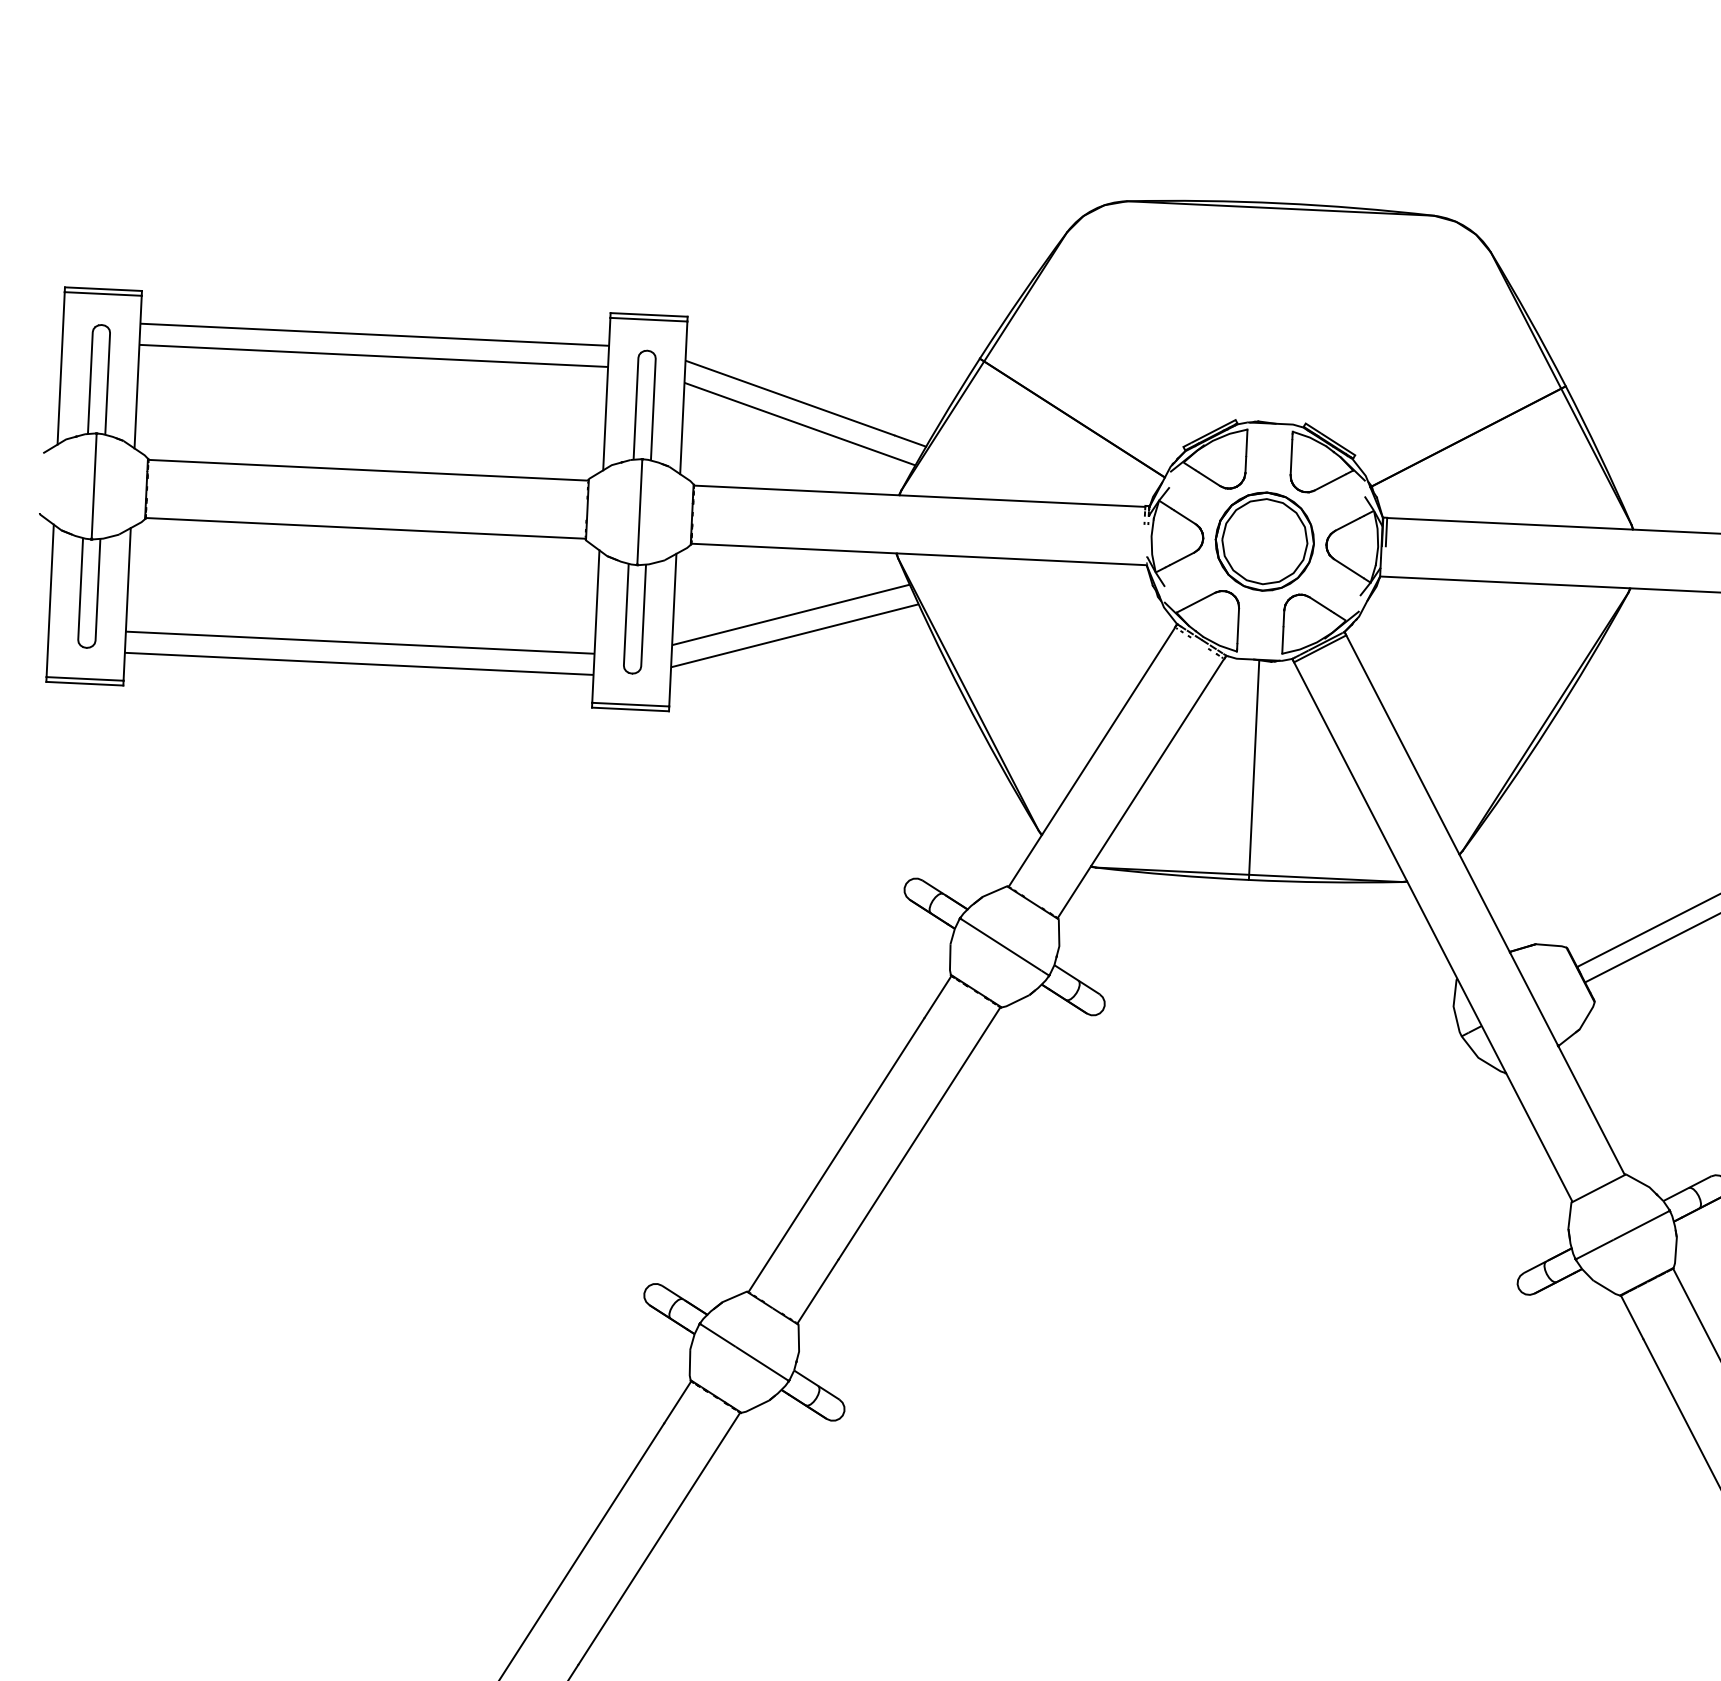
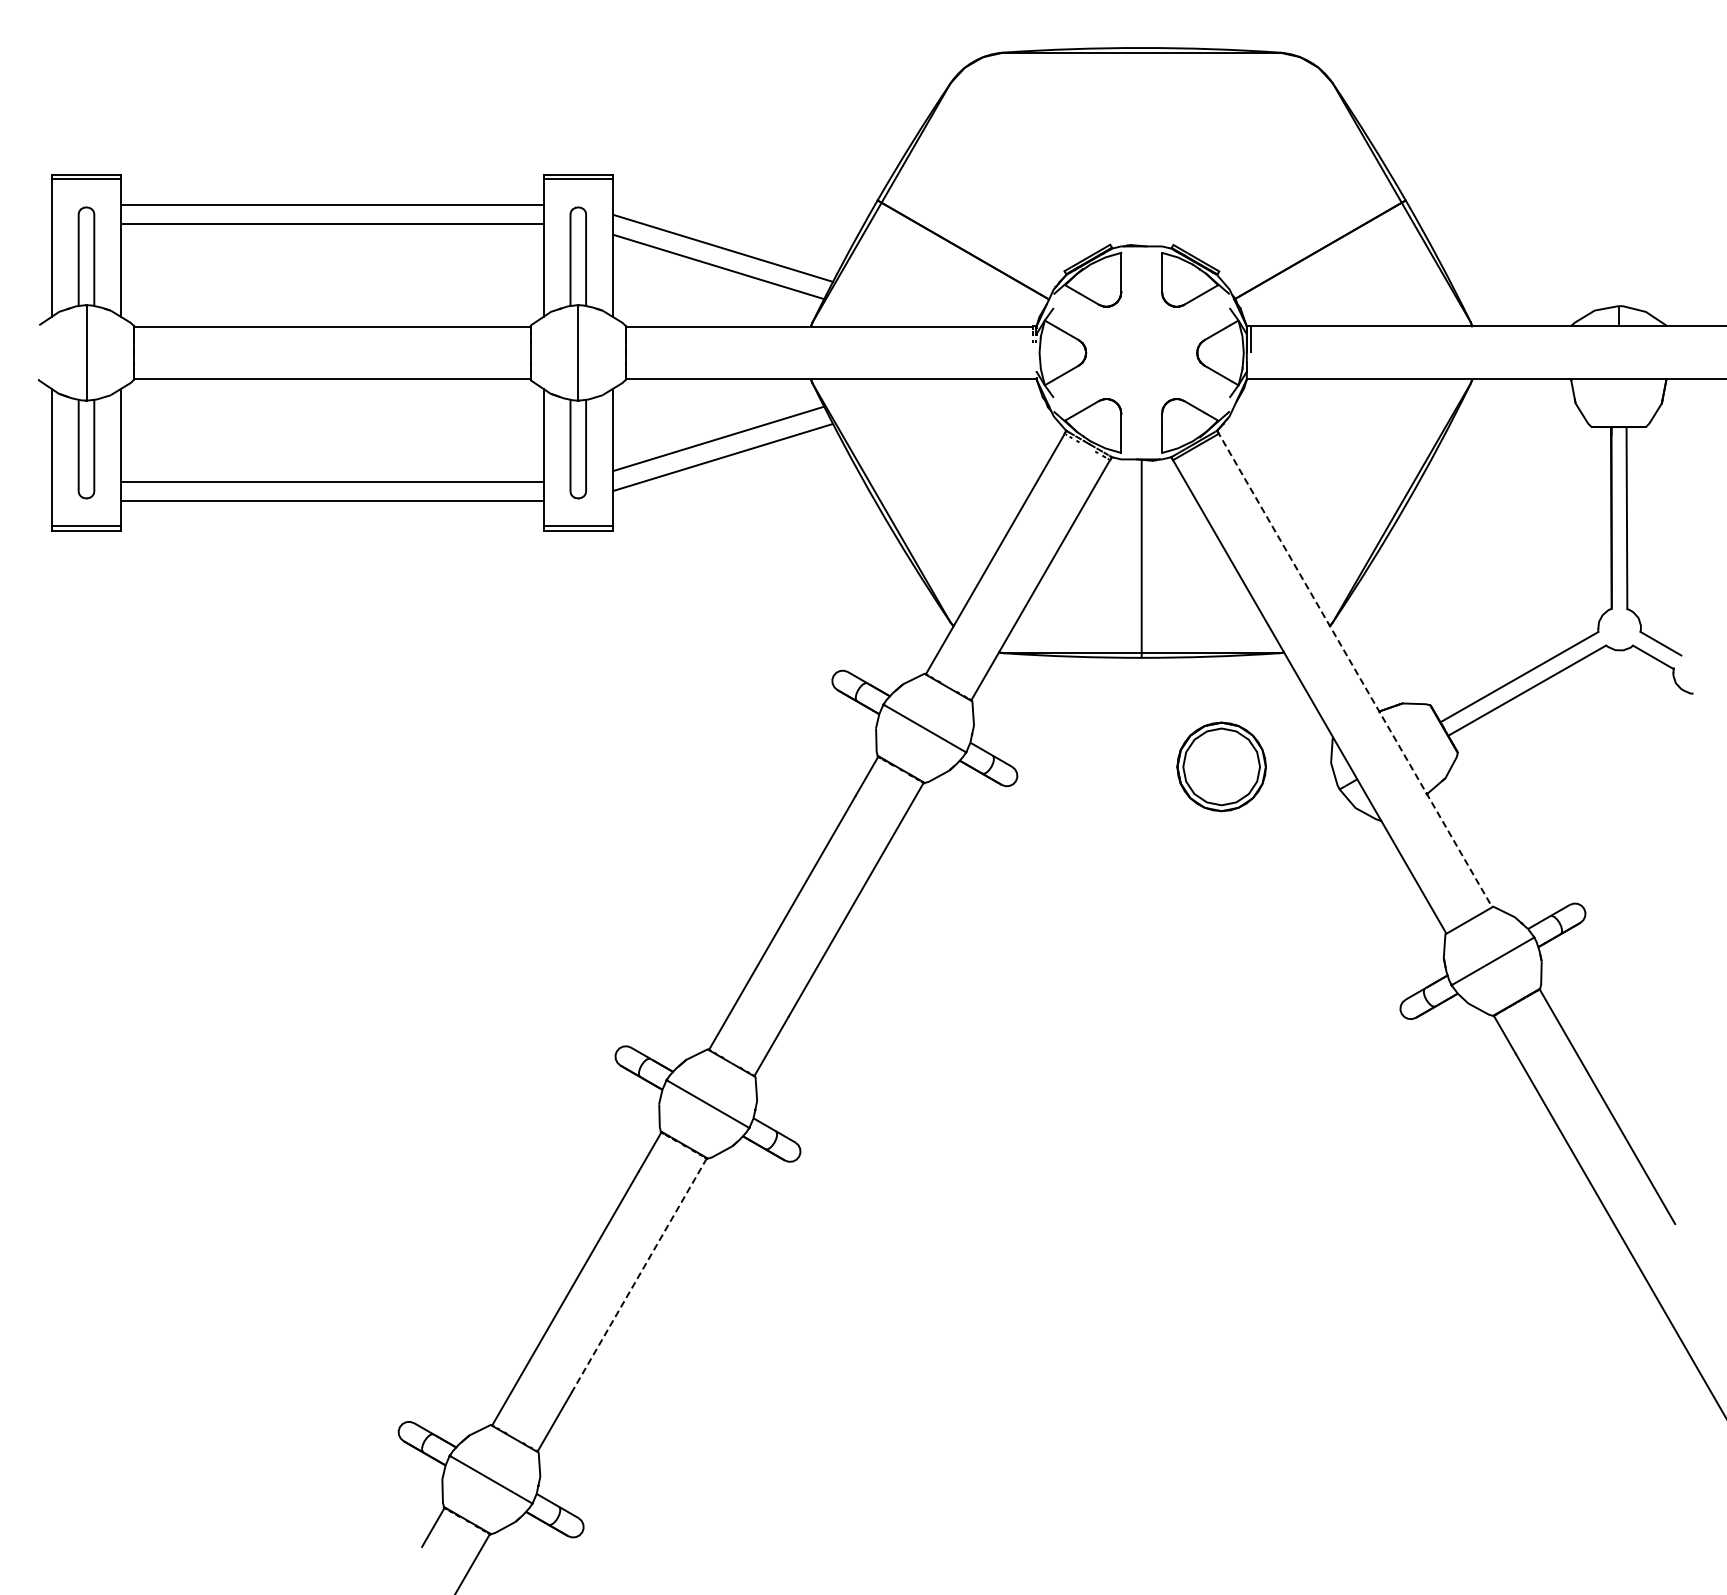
part: (1264, 541) -> (1221, 766), moved
line: (1484, 902) -> (1354, 668), solid -> dashed
line: (659, 1538) -> (639, 1275), solid -> dashed

